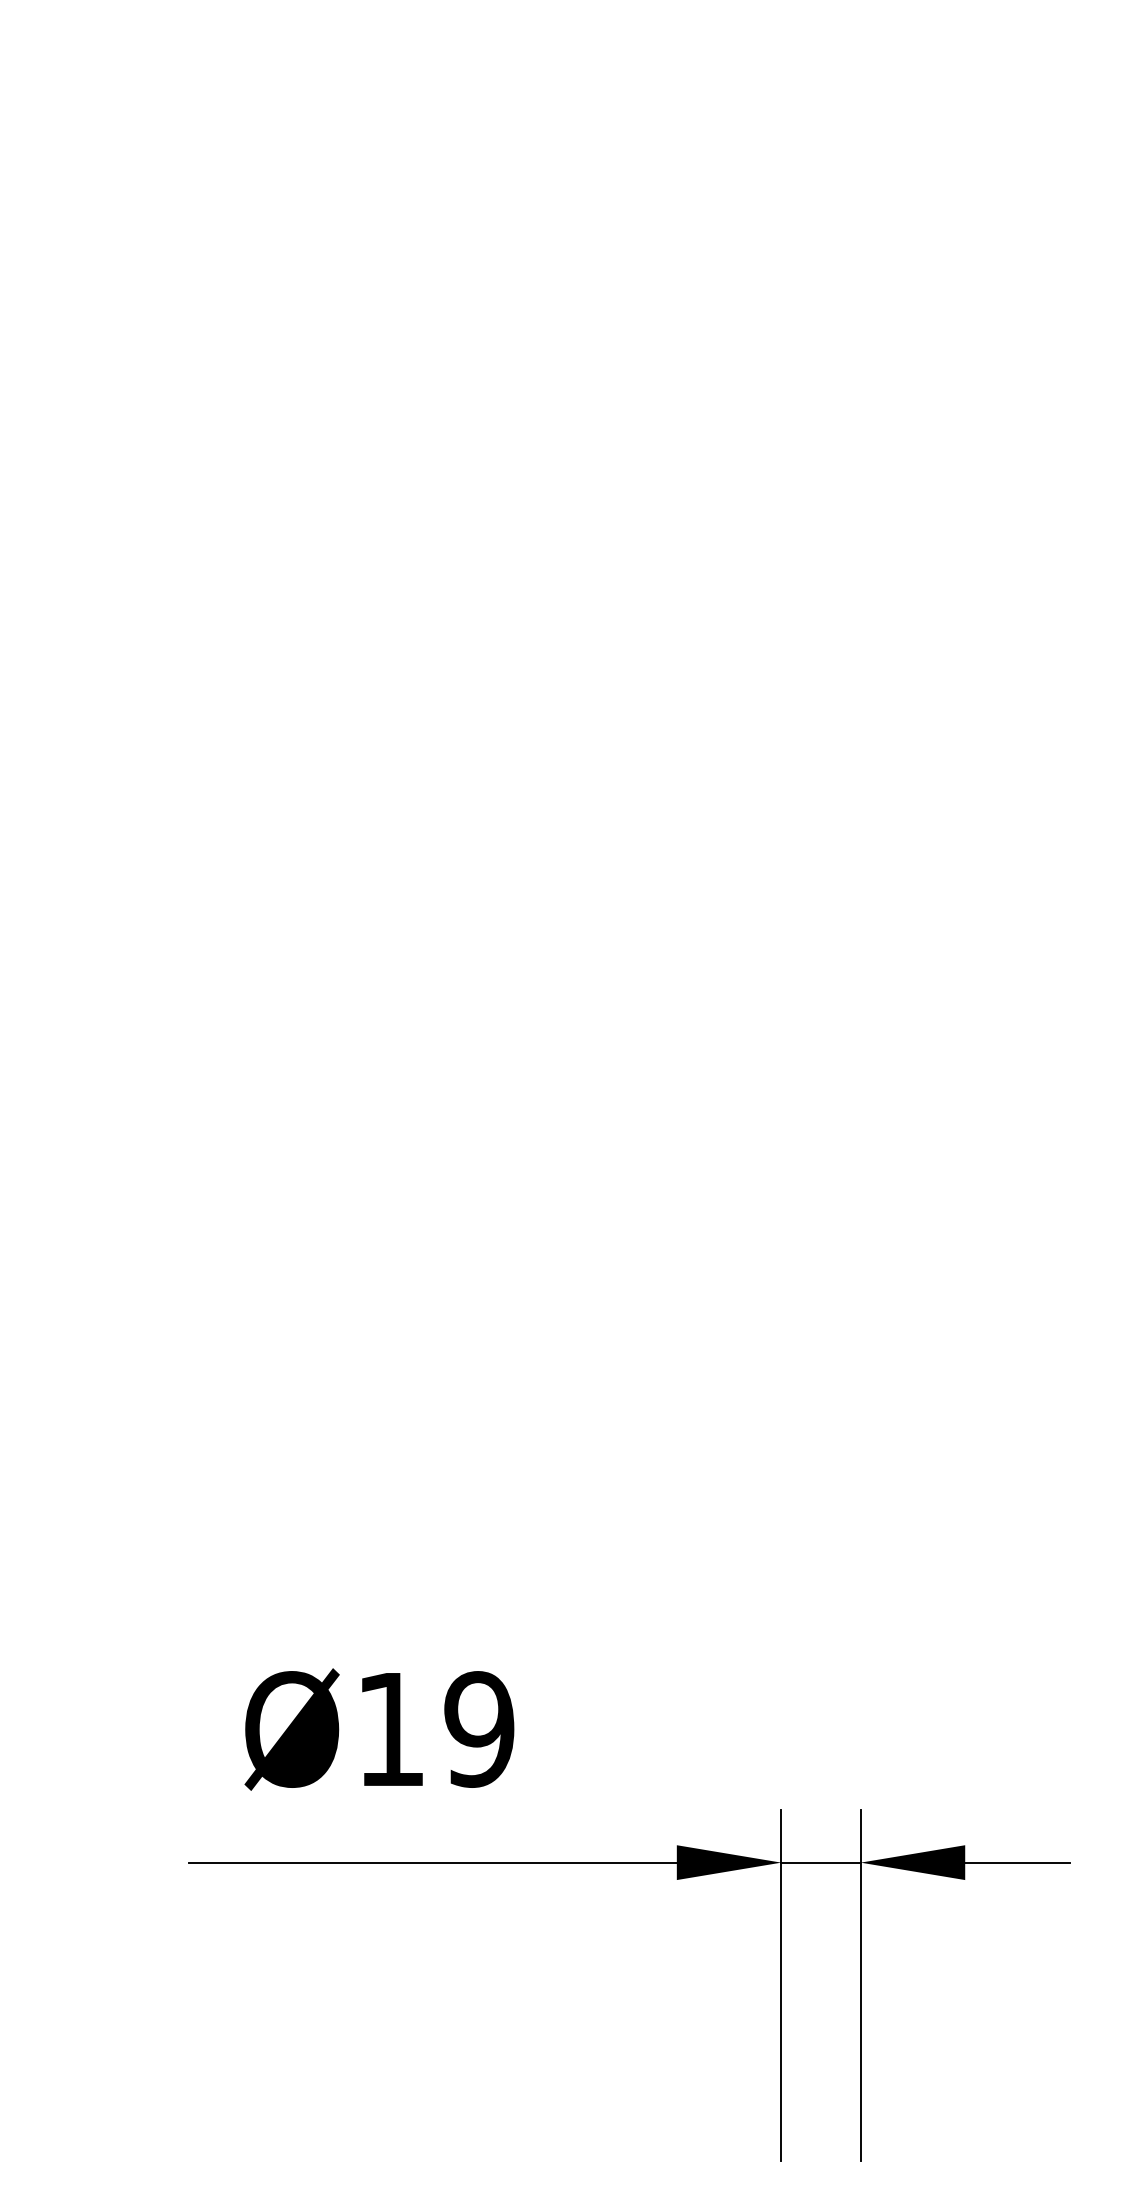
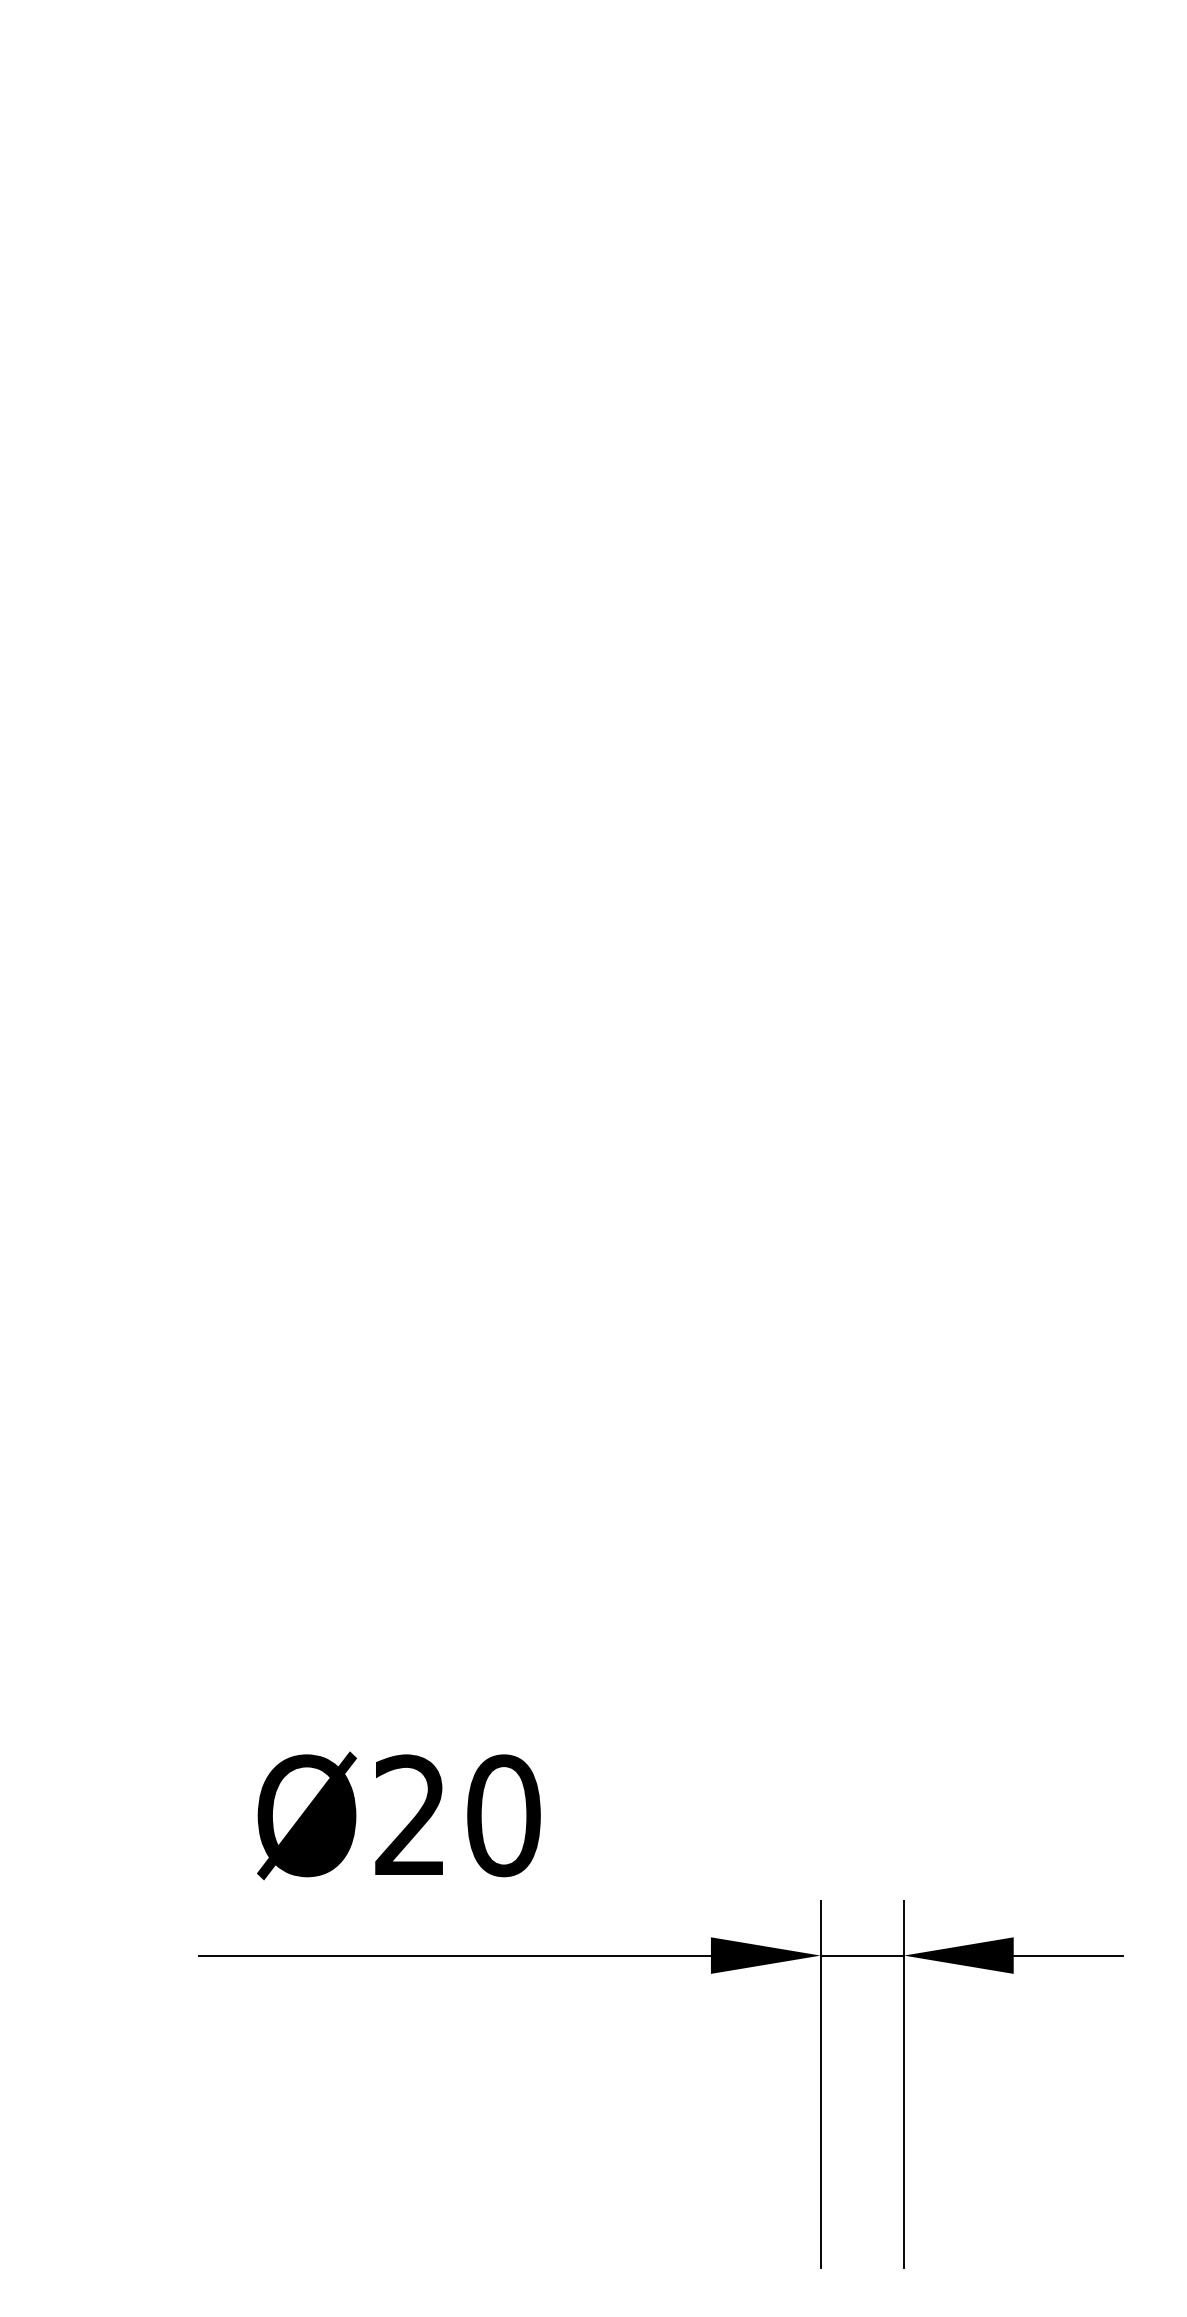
text: (435, 1729) -> (457, 1815), Ø19 -> Ø20

